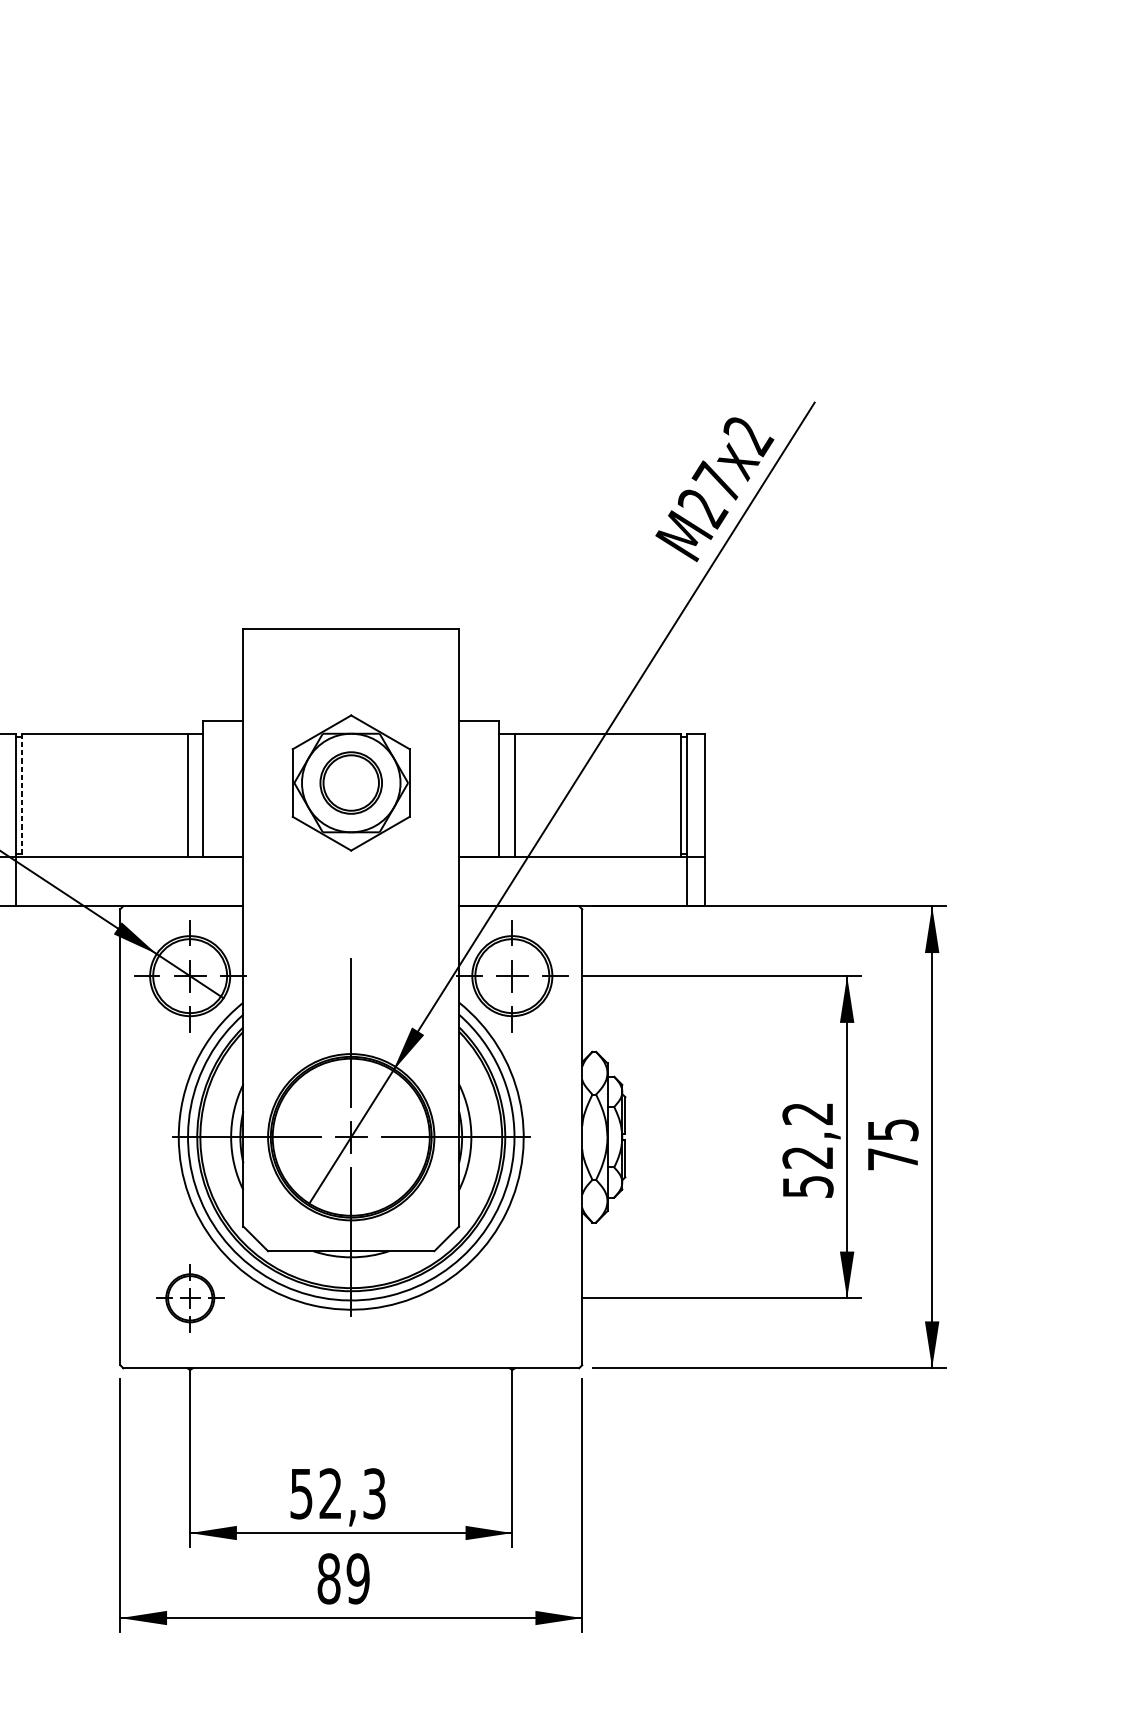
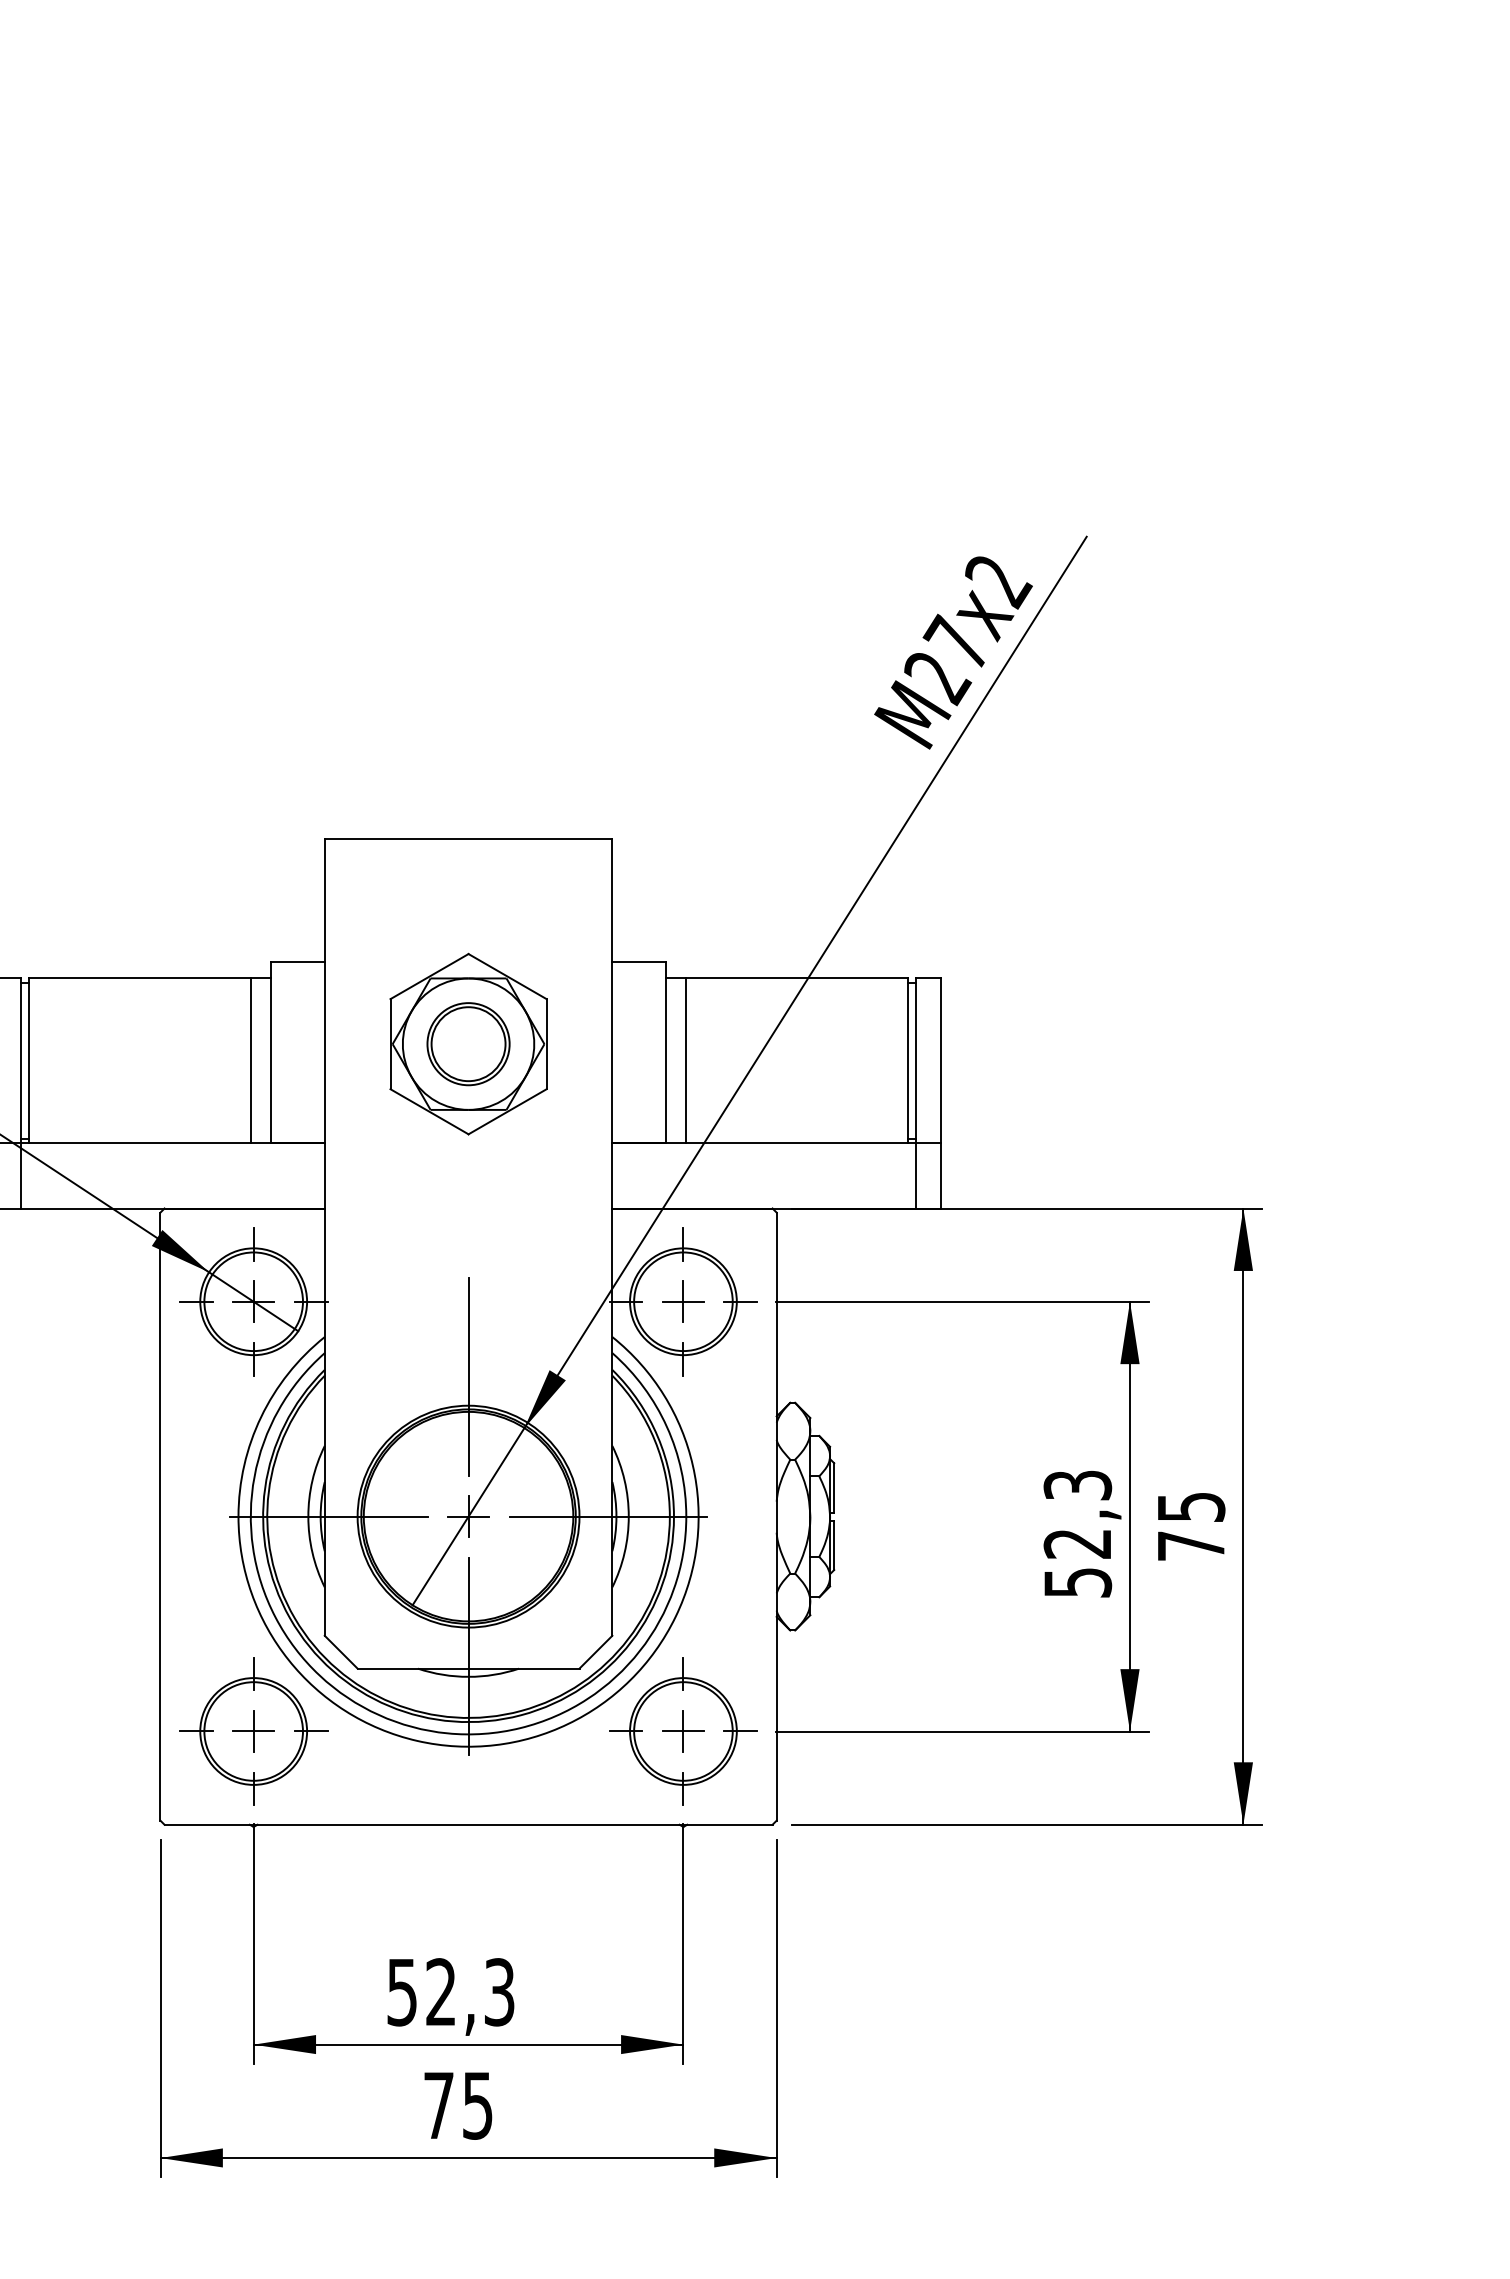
line: (21, 796) -> (28, 1061), dashed -> solid
text: (807, 1113) -> (1077, 1485), 52,2 -> 52,3
part: (190, 1298) -> (253, 1731), size x1.67
part: (512, 1298) -> (683, 1731), added
text: (343, 1578) -> (458, 2105), 89 -> 75

